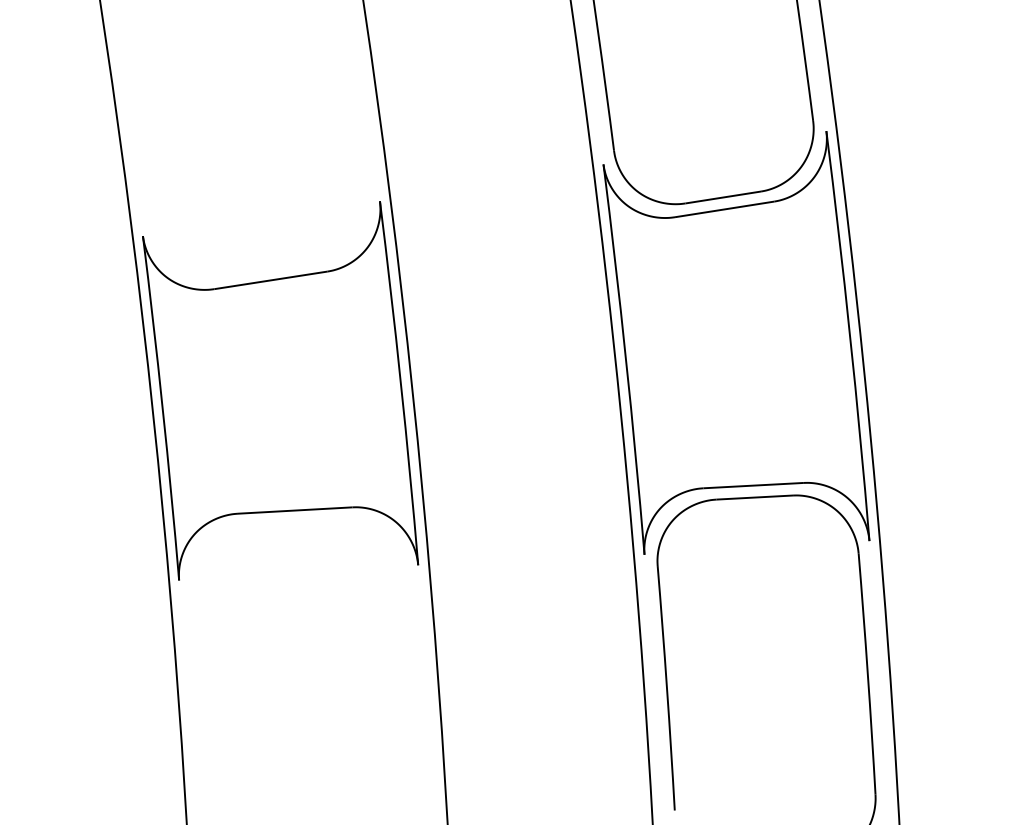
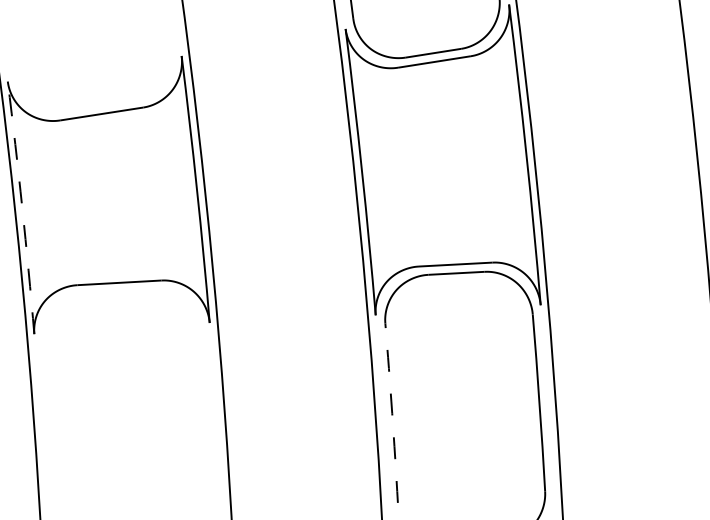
arc: (162, 408) -> (22, 208), solid -> dashed
arc: (667, 688) -> (392, 413), solid -> dashed

